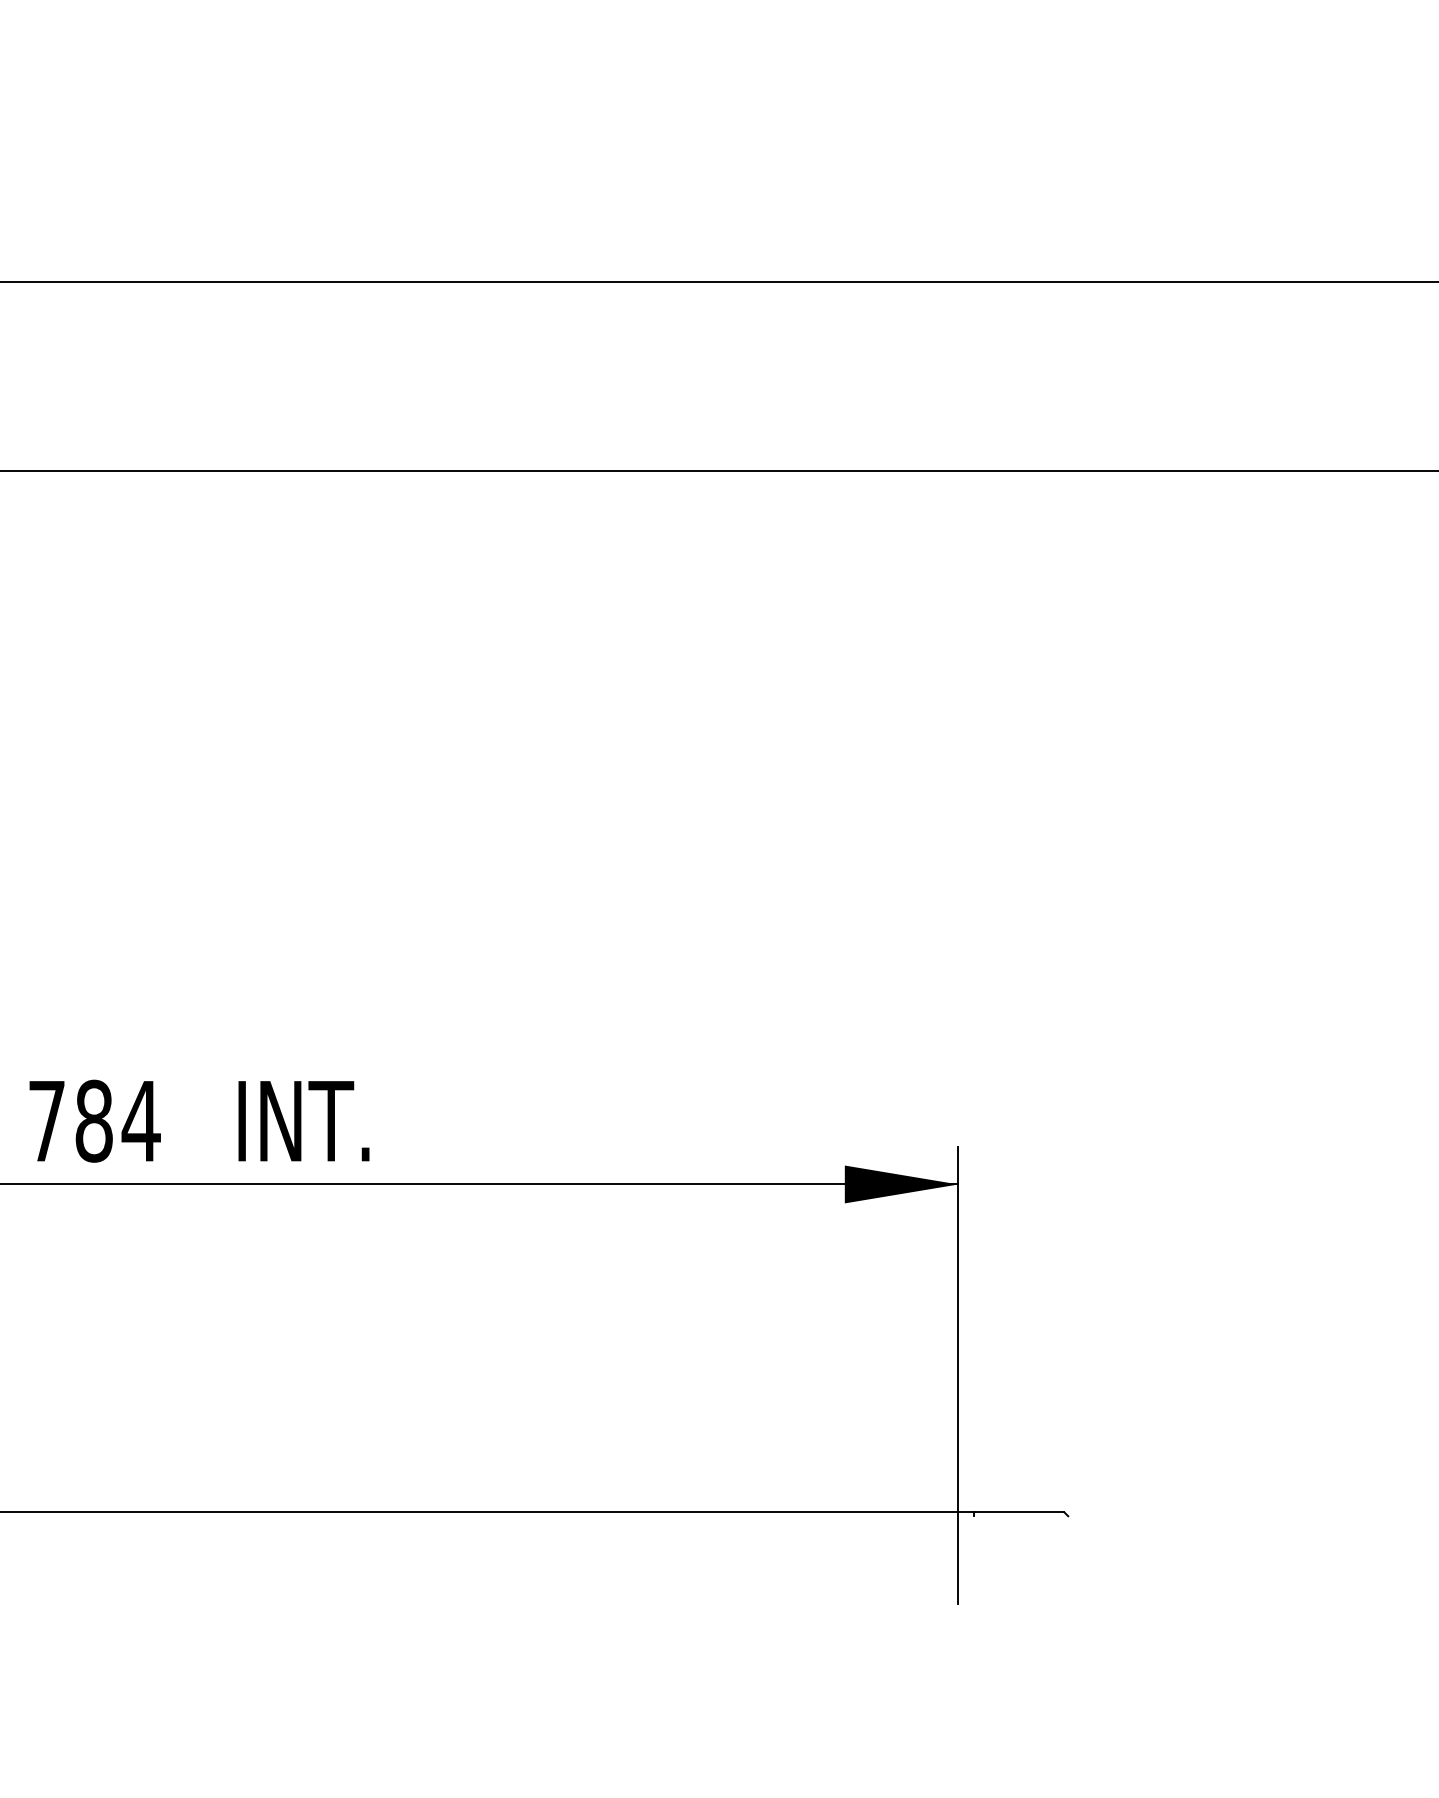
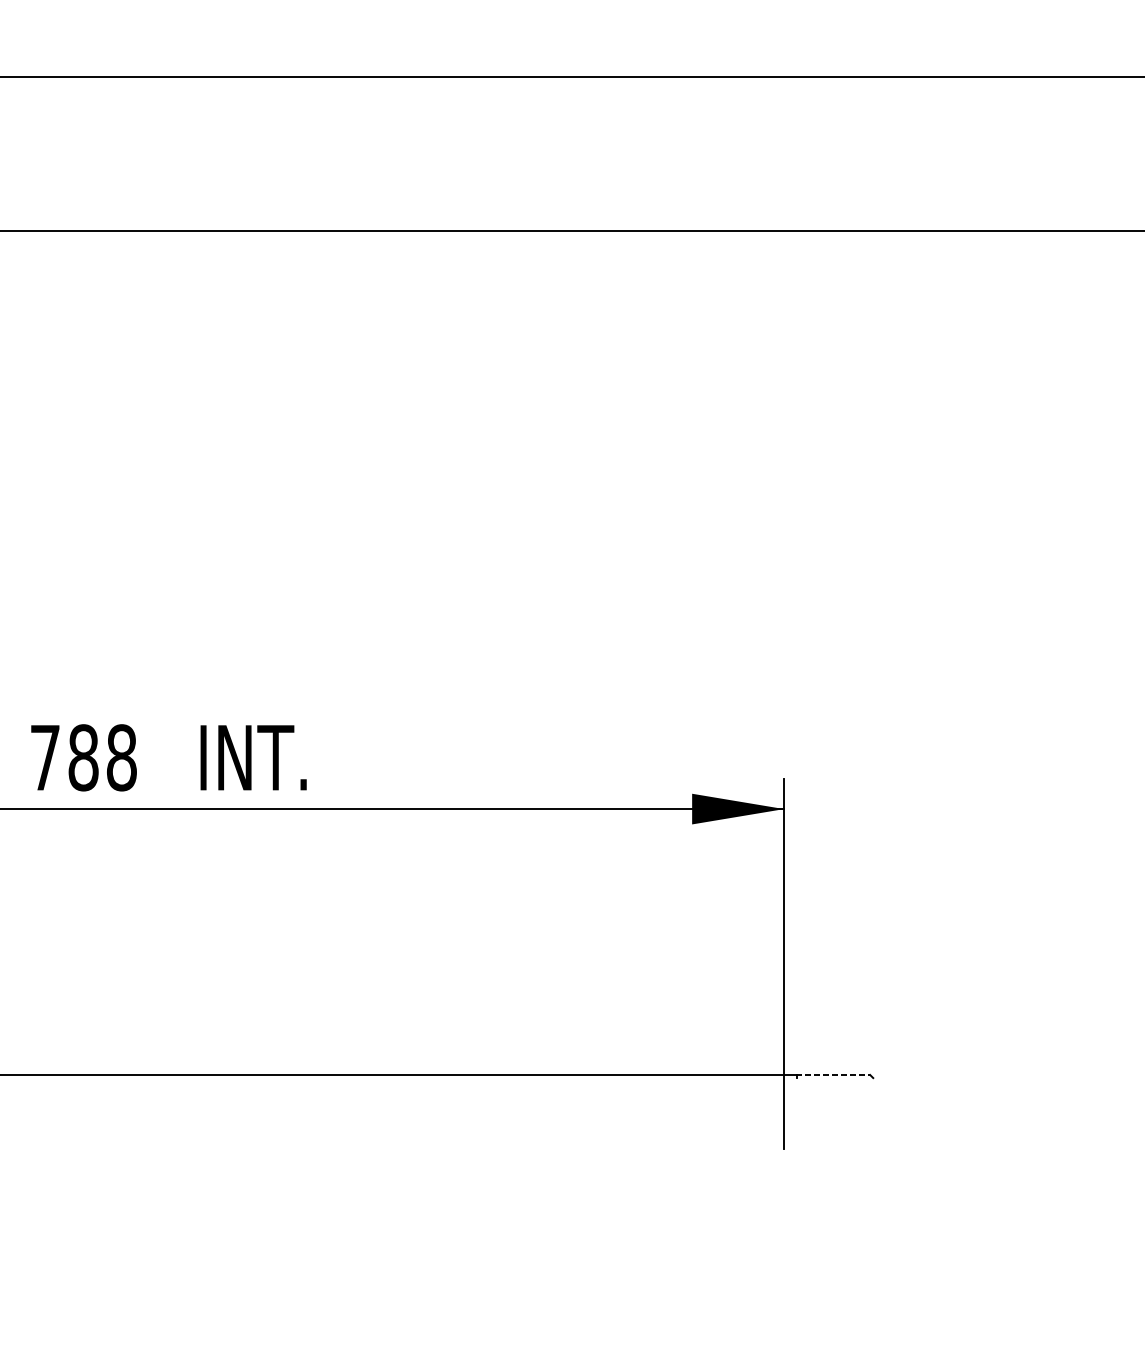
text: (140, 1120) -> (121, 757), 784 -> 788
line: (1019, 1512) -> (833, 1075), solid -> dashed

